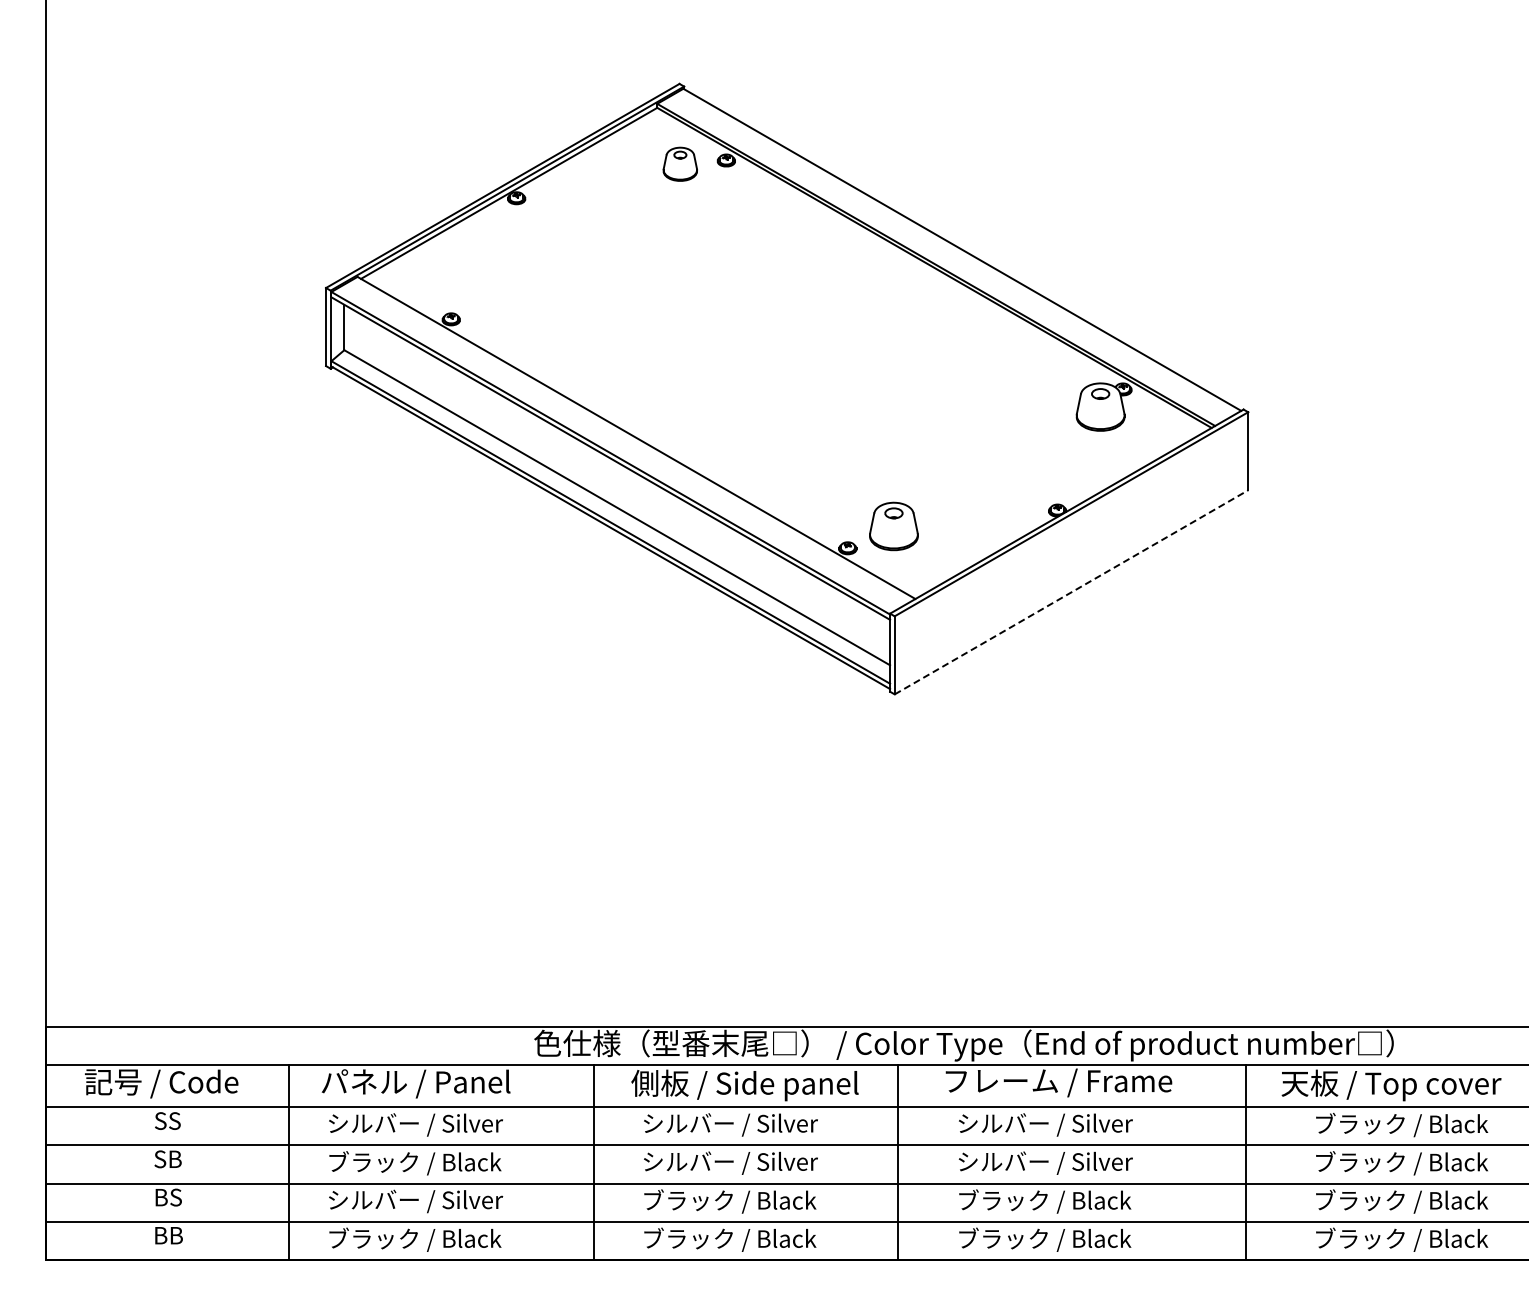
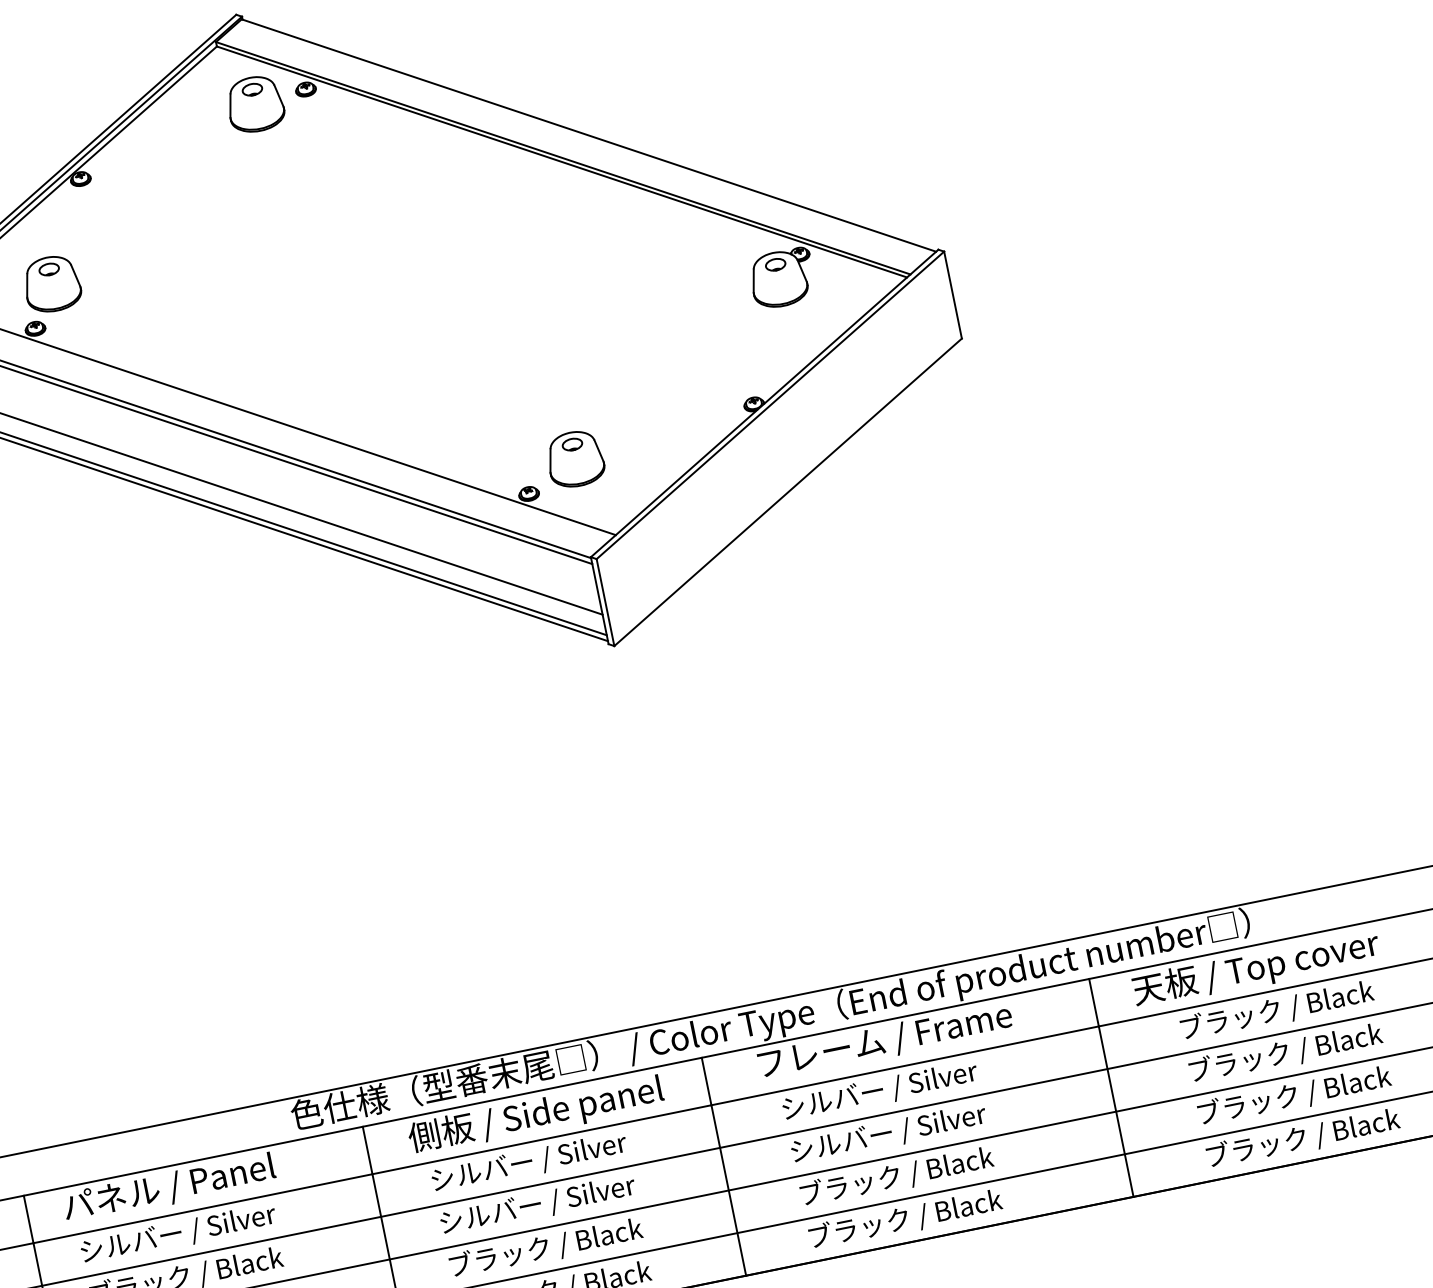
part: (680, 163) -> (255, 103), size x1.43
part: (473, 283) -> (52, 283), added
line: (1071, 592) -> (788, 492), dashed -> solid

